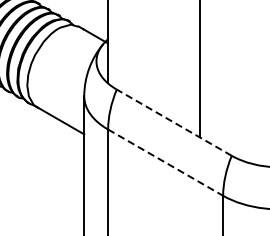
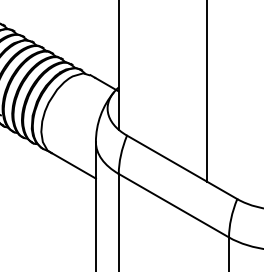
line: (174, 122) -> (182, 167), dashed -> solid
line: (165, 162) -> (173, 205), dashed -> solid

